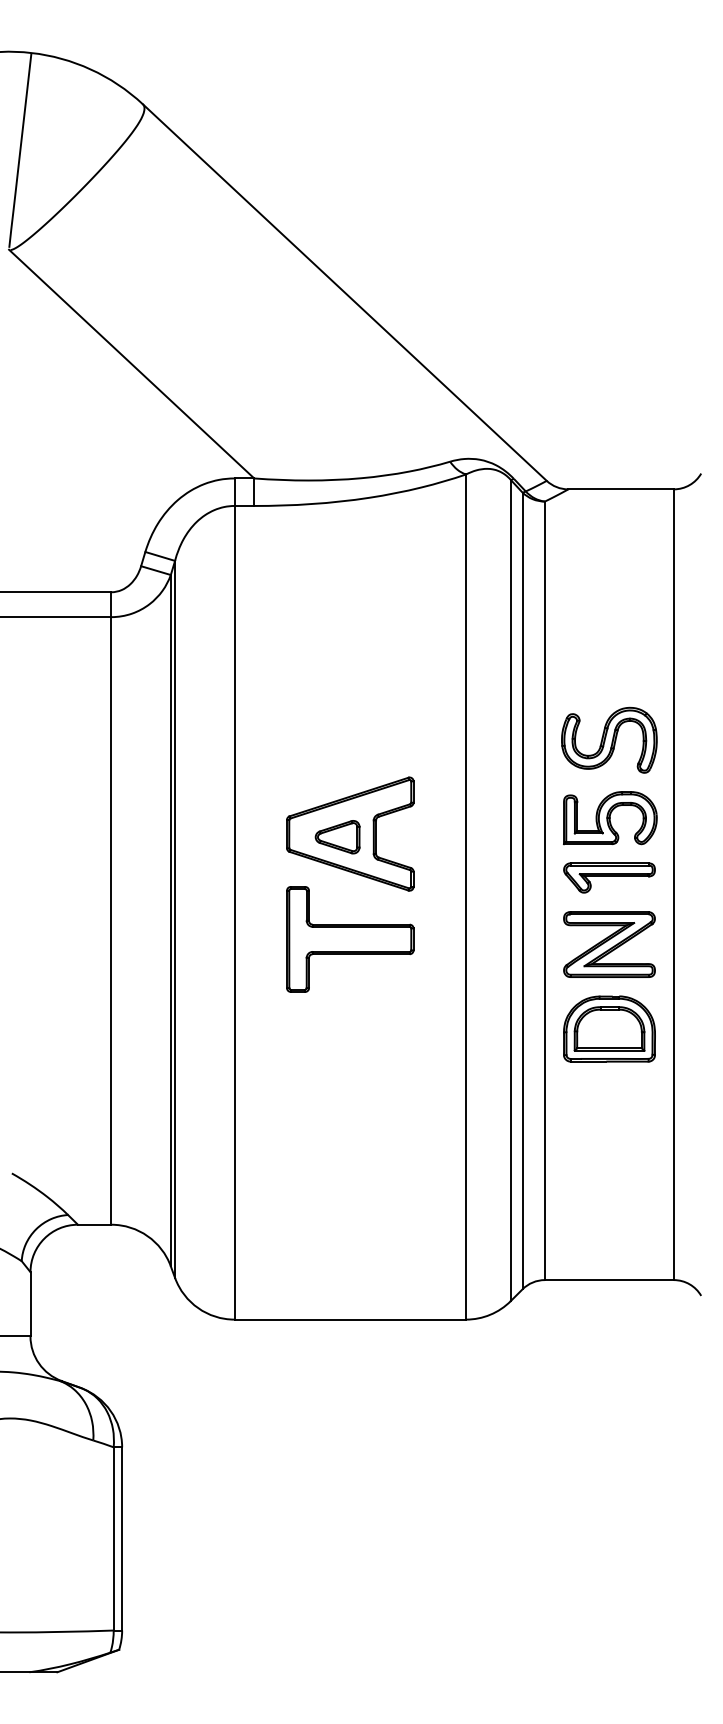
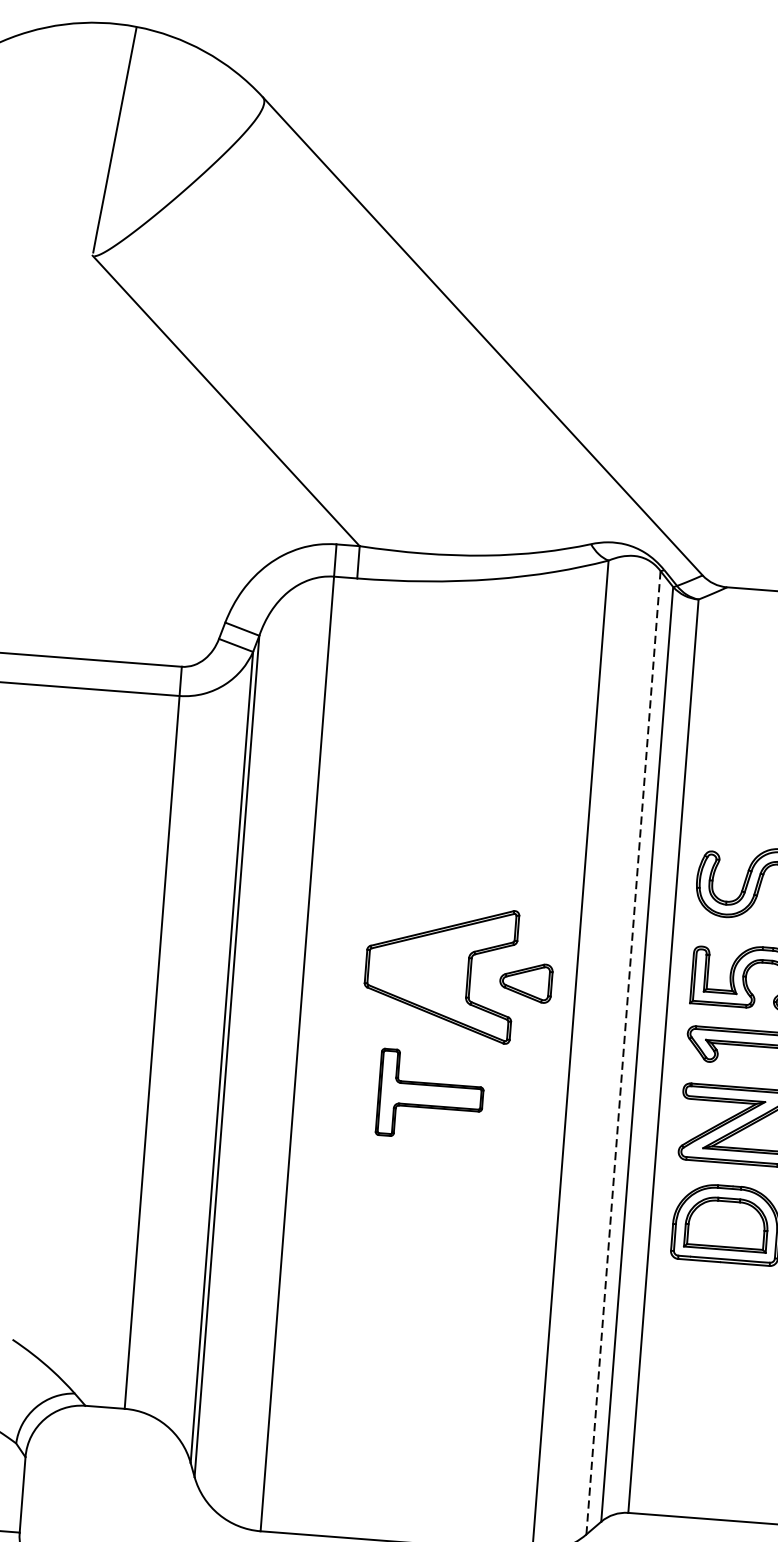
part: (337, 837) -> (525, 982), moved
line: (510, 890) -> (623, 1052), solid -> dashed
part: (350, 939) -> (430, 1095), size x0.7

